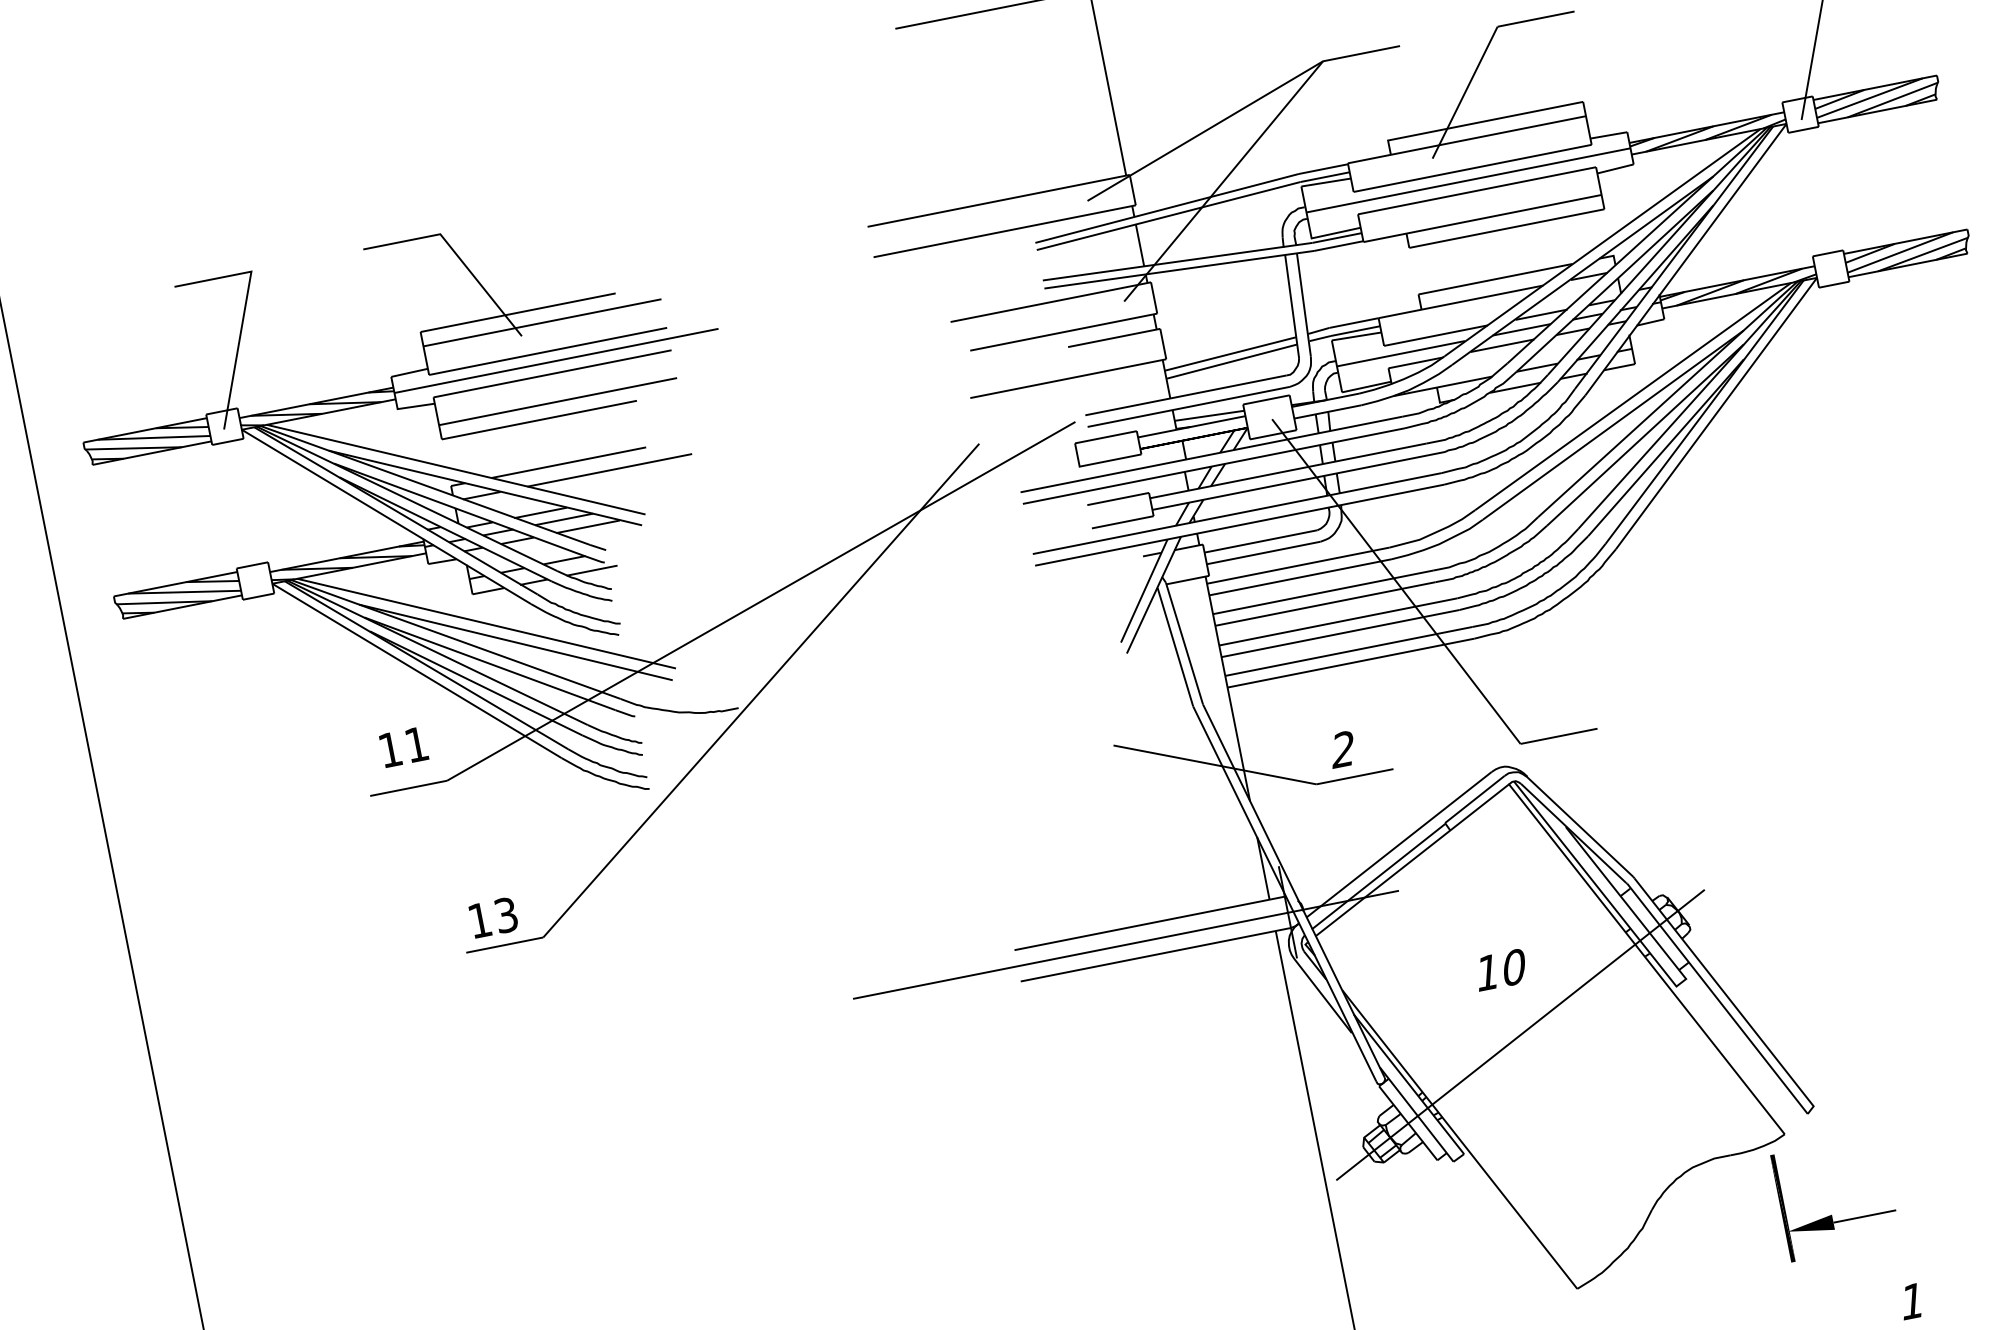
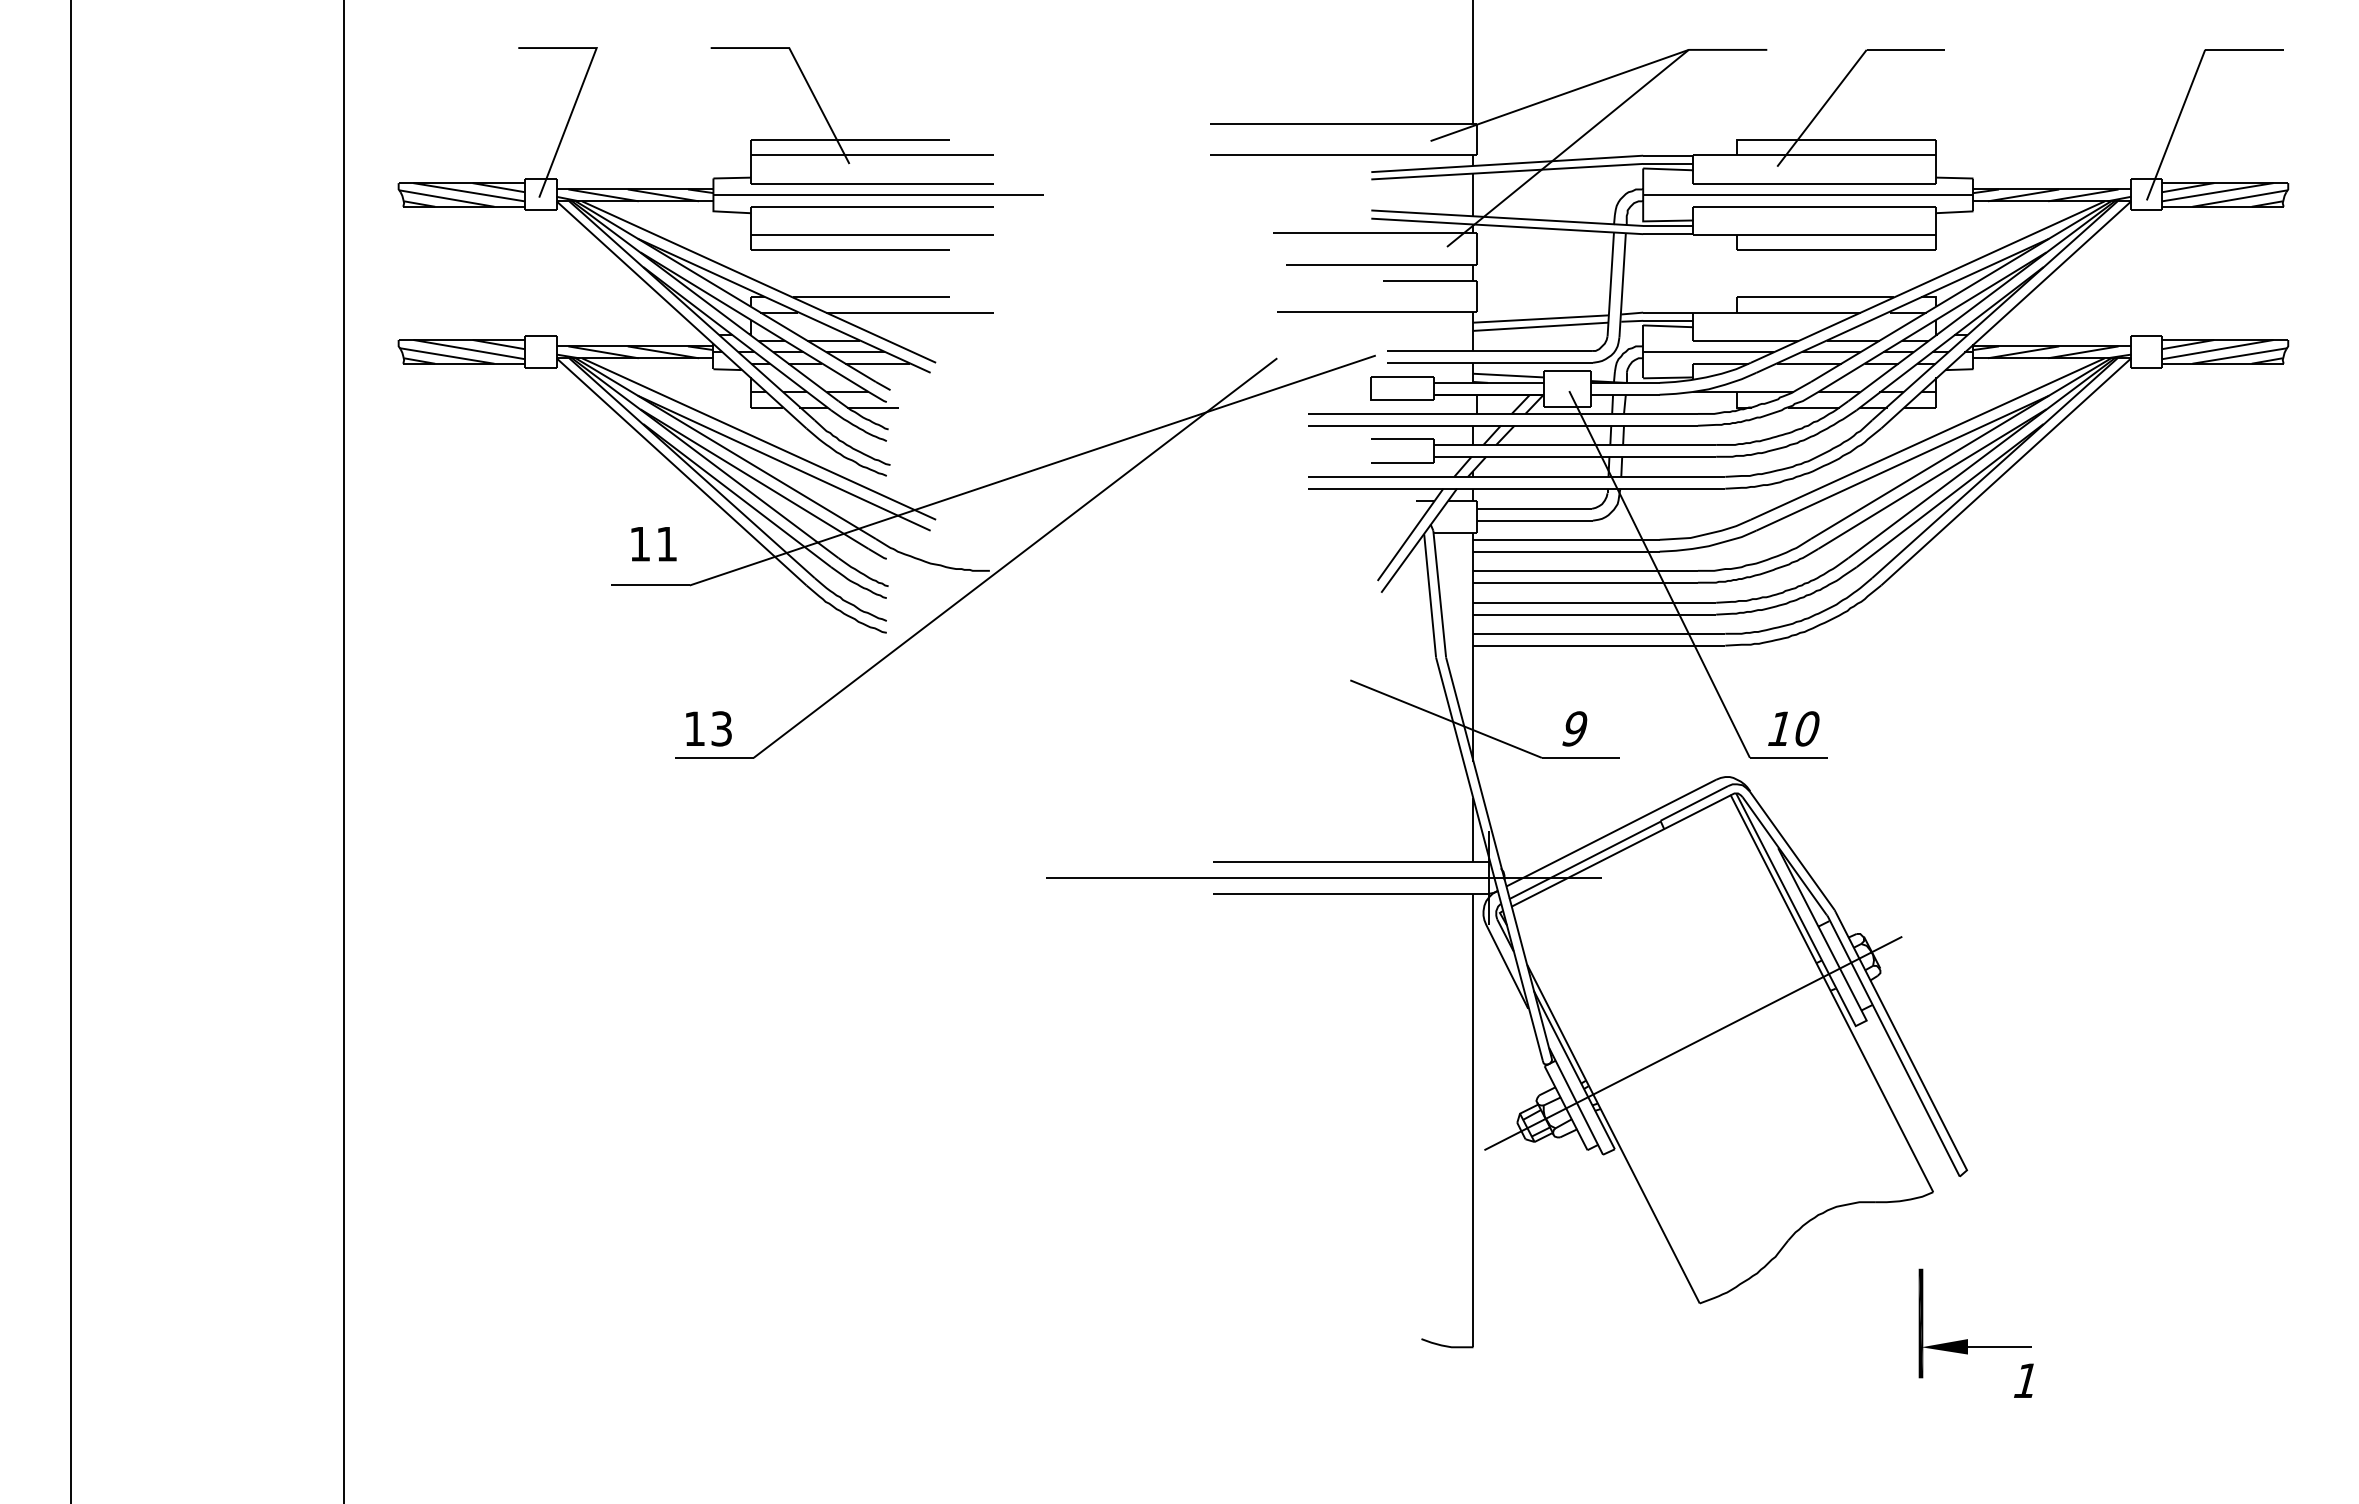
text: (1341, 749) -> (1573, 728), 2 -> 9
text: (1500, 969) -> (1793, 728), moved
part: (1831, 1215) -> (1967, 1339), moved

